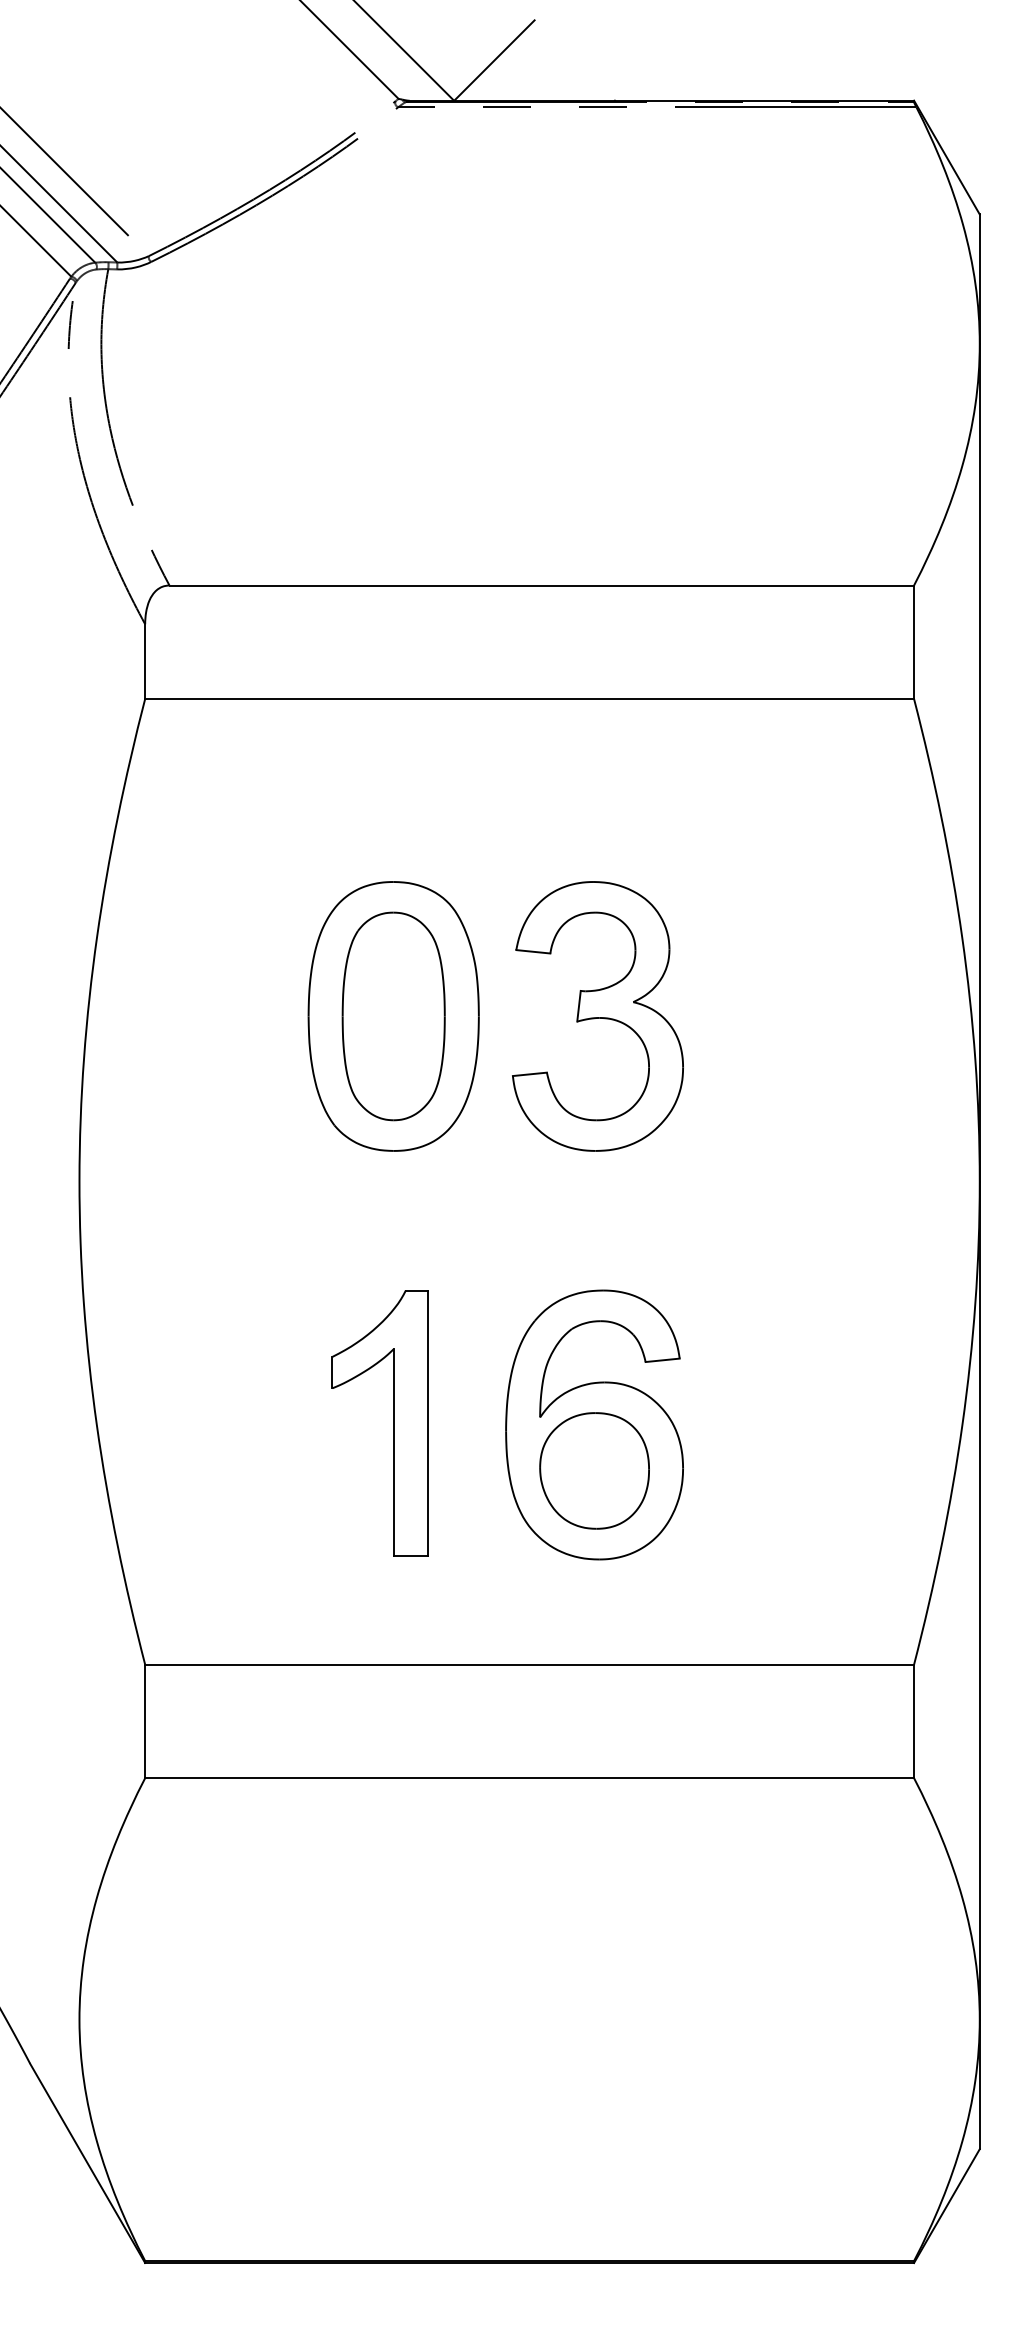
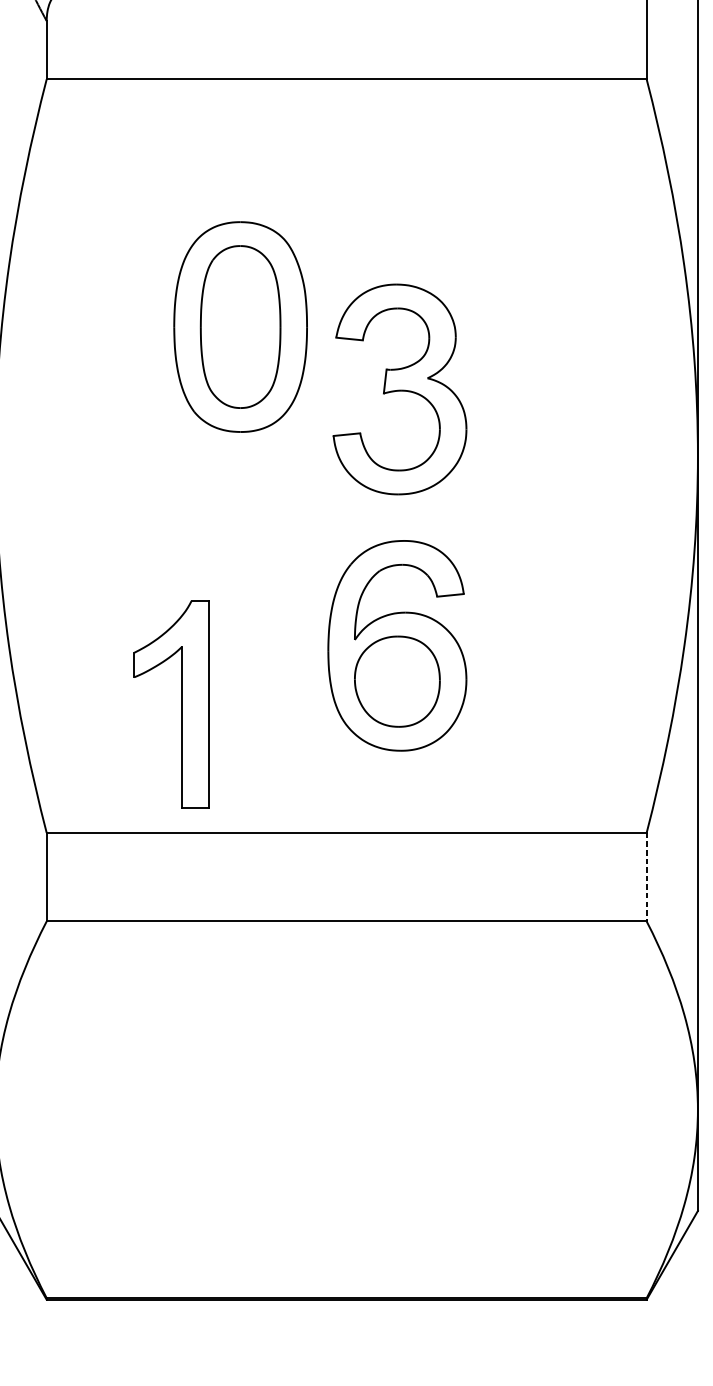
part: (597, 1016) -> (399, 389), moved
part: (393, 1423) -> (181, 704), moved
line: (914, 1721) -> (647, 877), solid -> dashed

